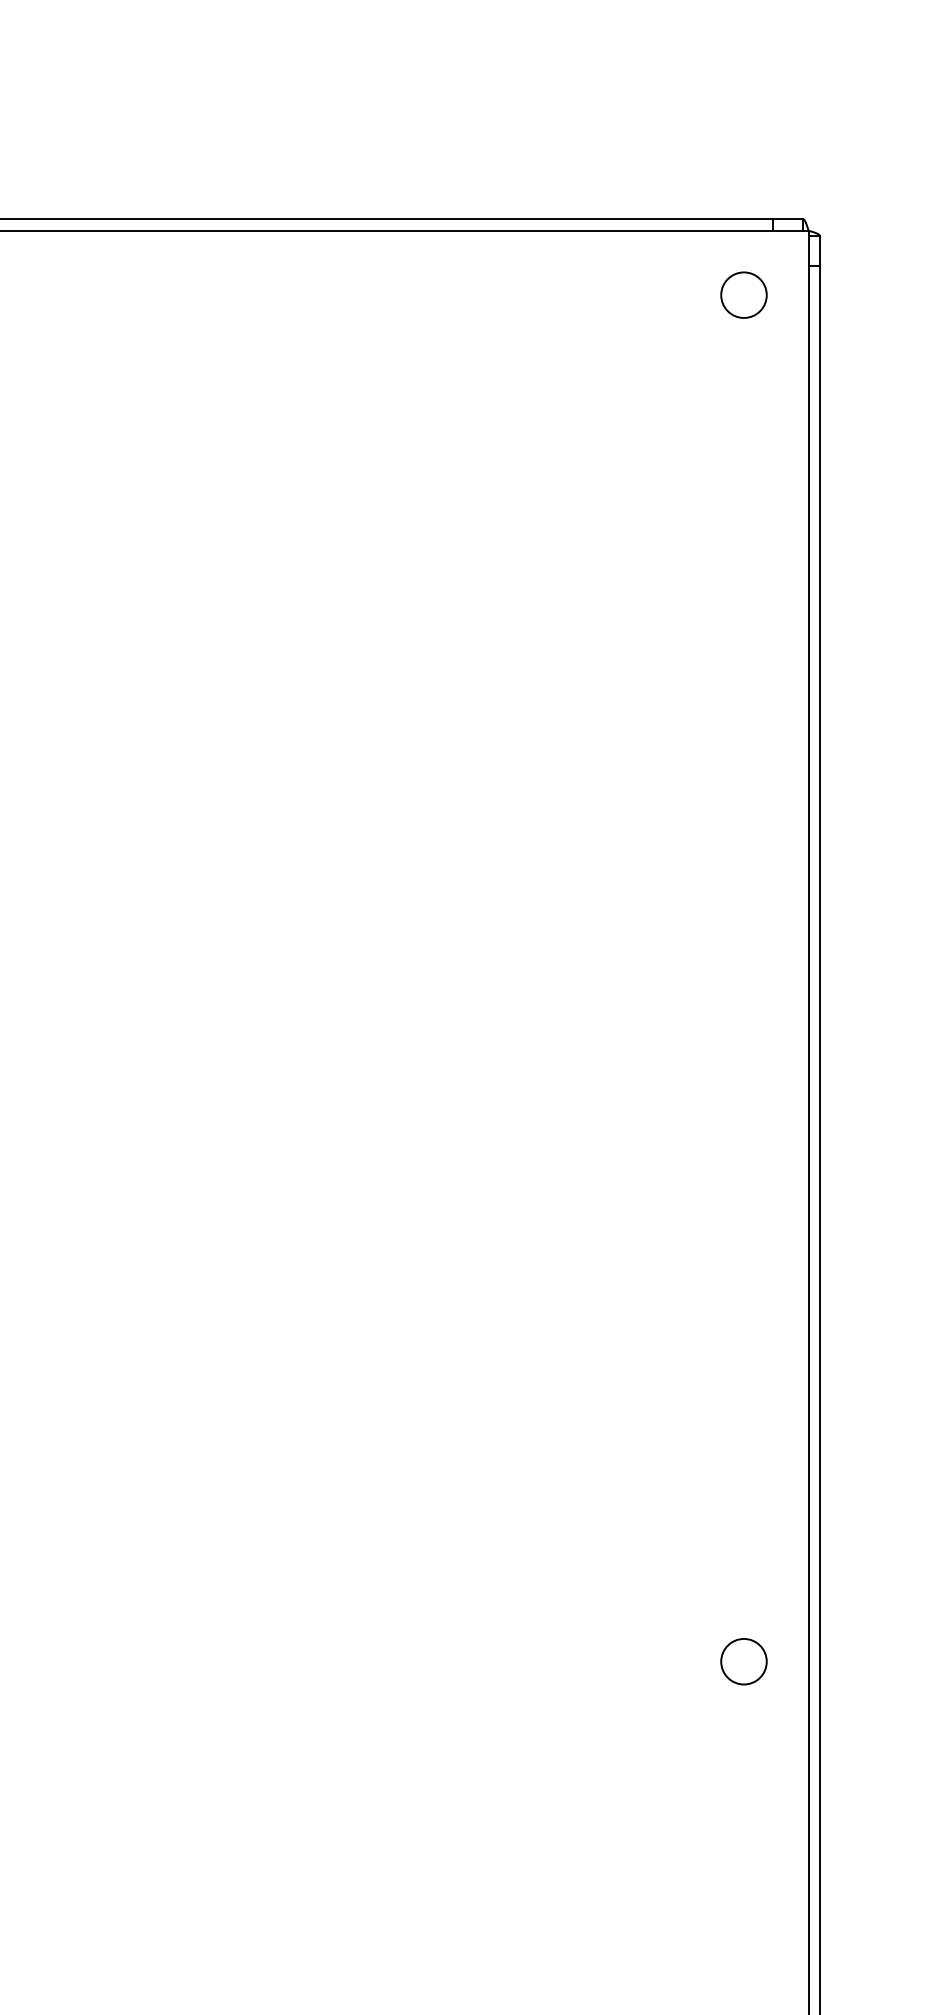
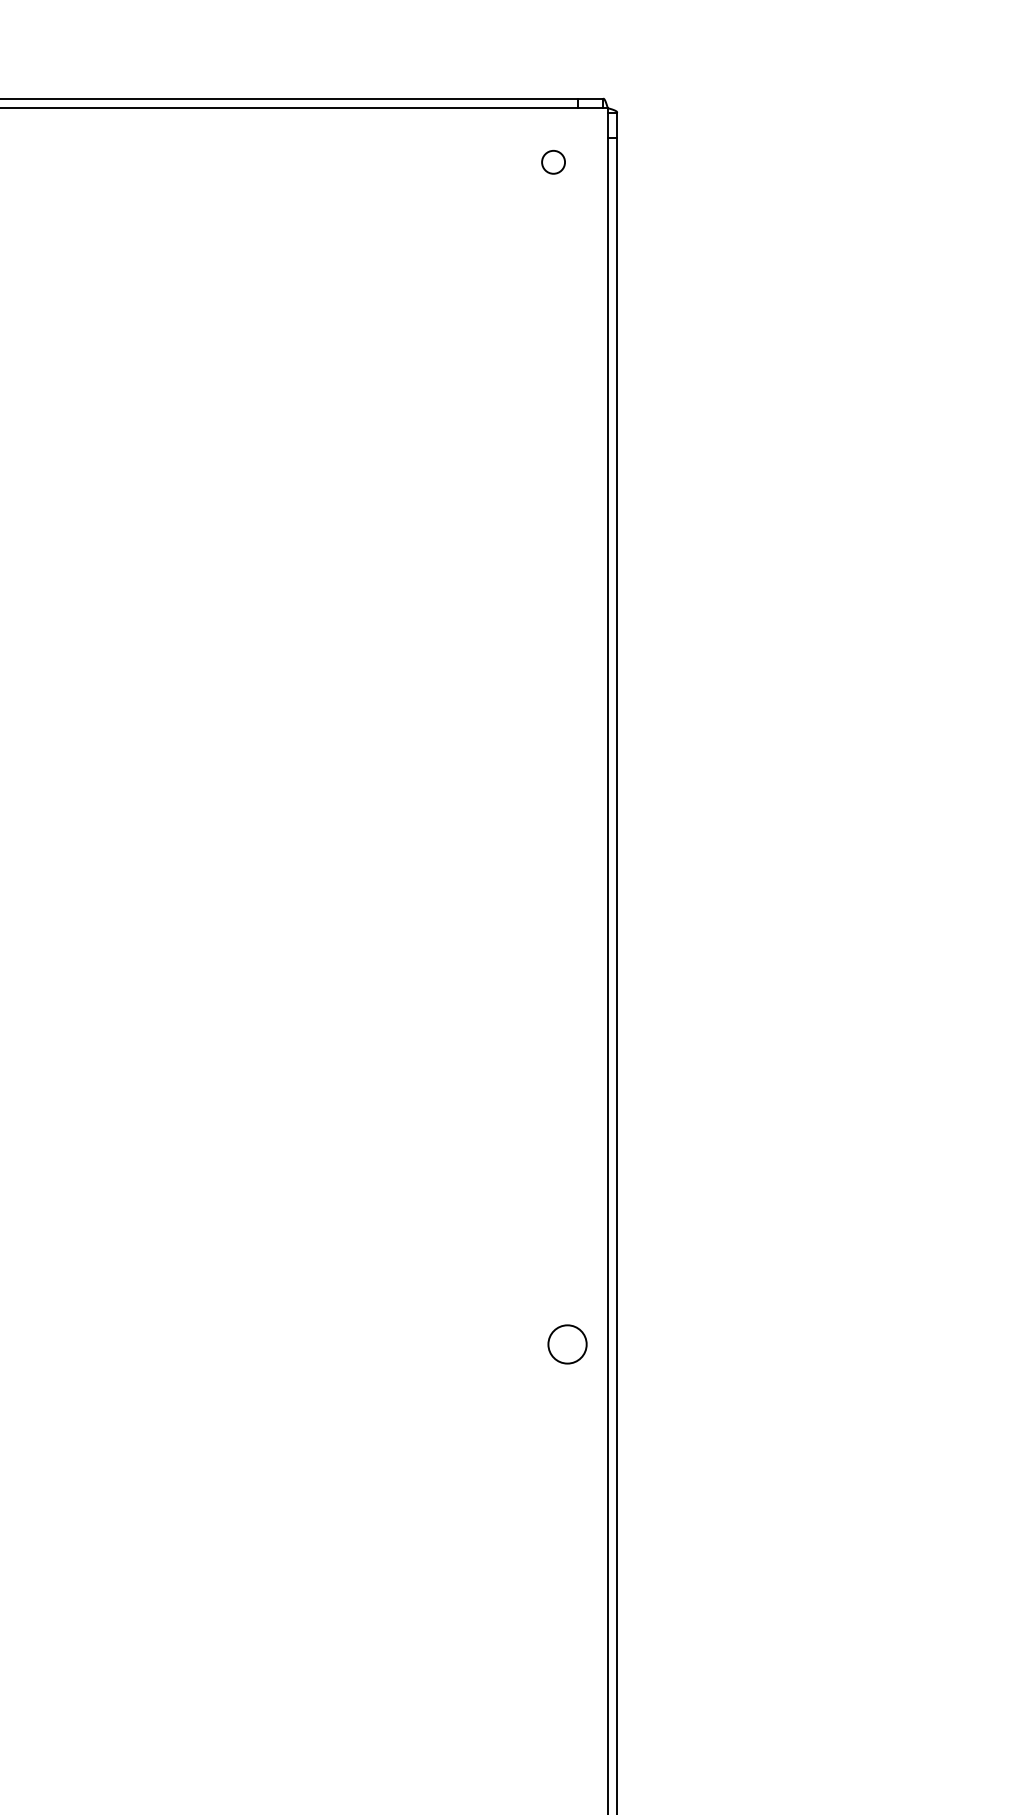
circle: (743, 295) -> (553, 162), size x0.6
circle: (743, 1661) -> (567, 1344), moved

